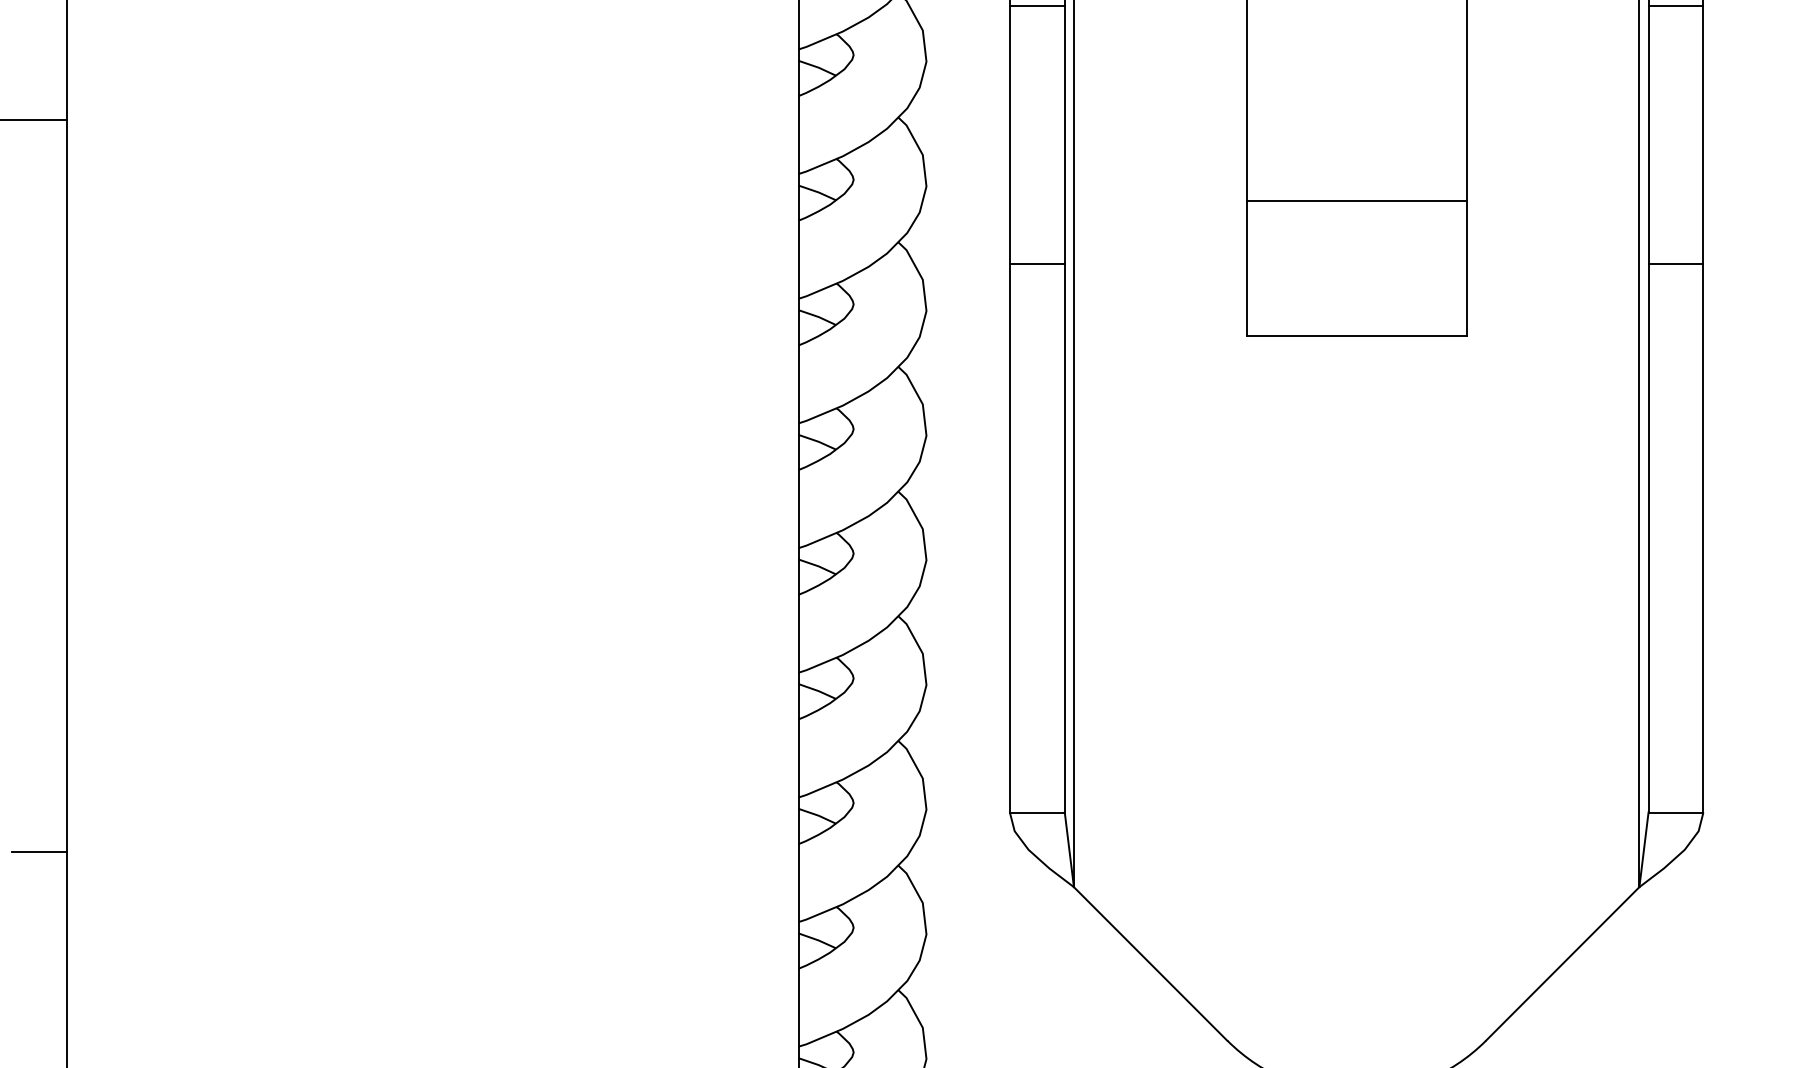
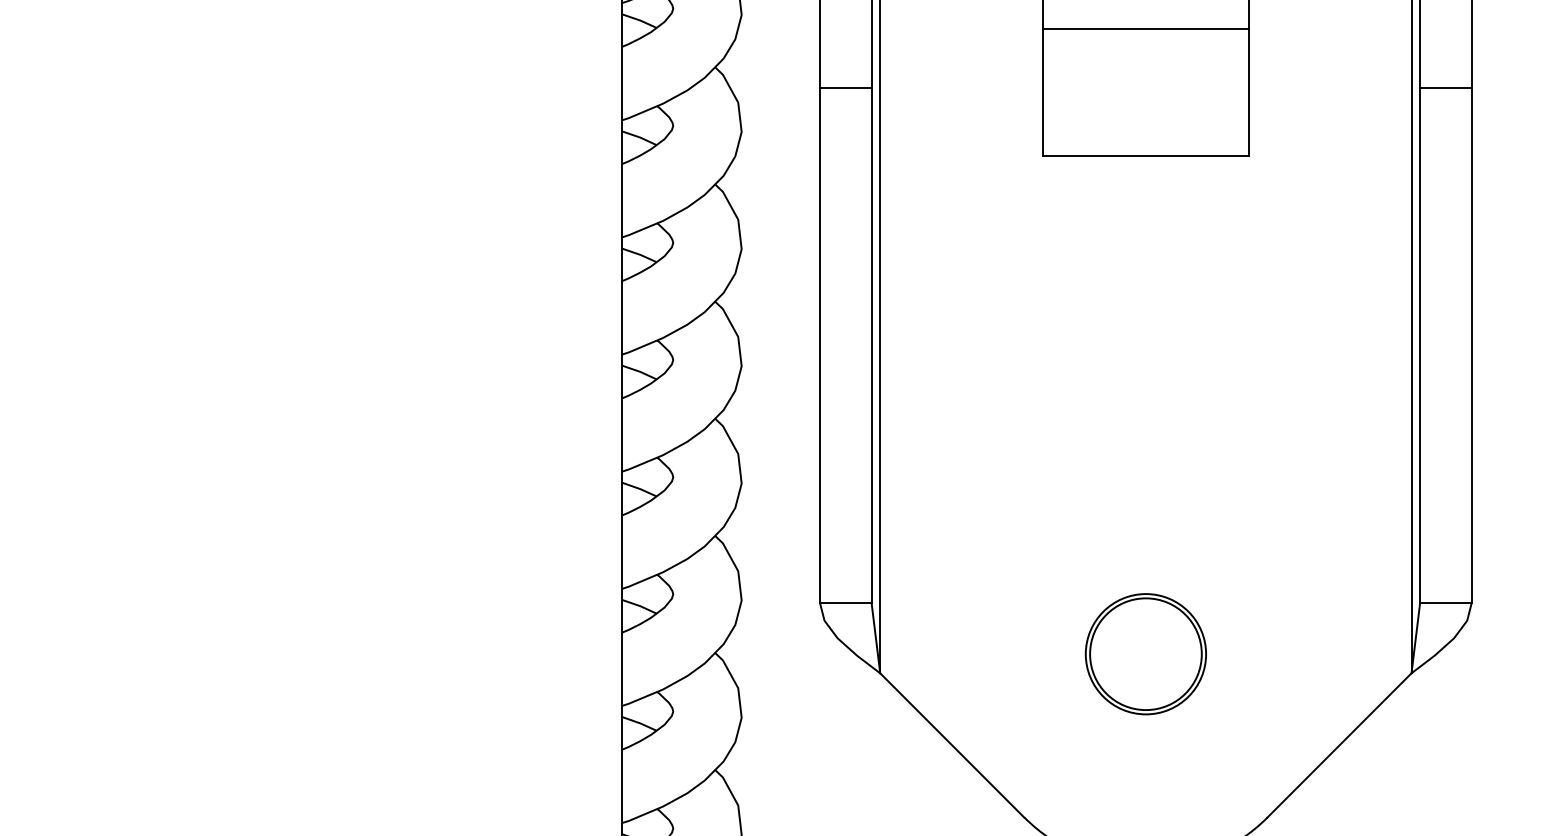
part: (1356, 866) -> (1145, 653), added

